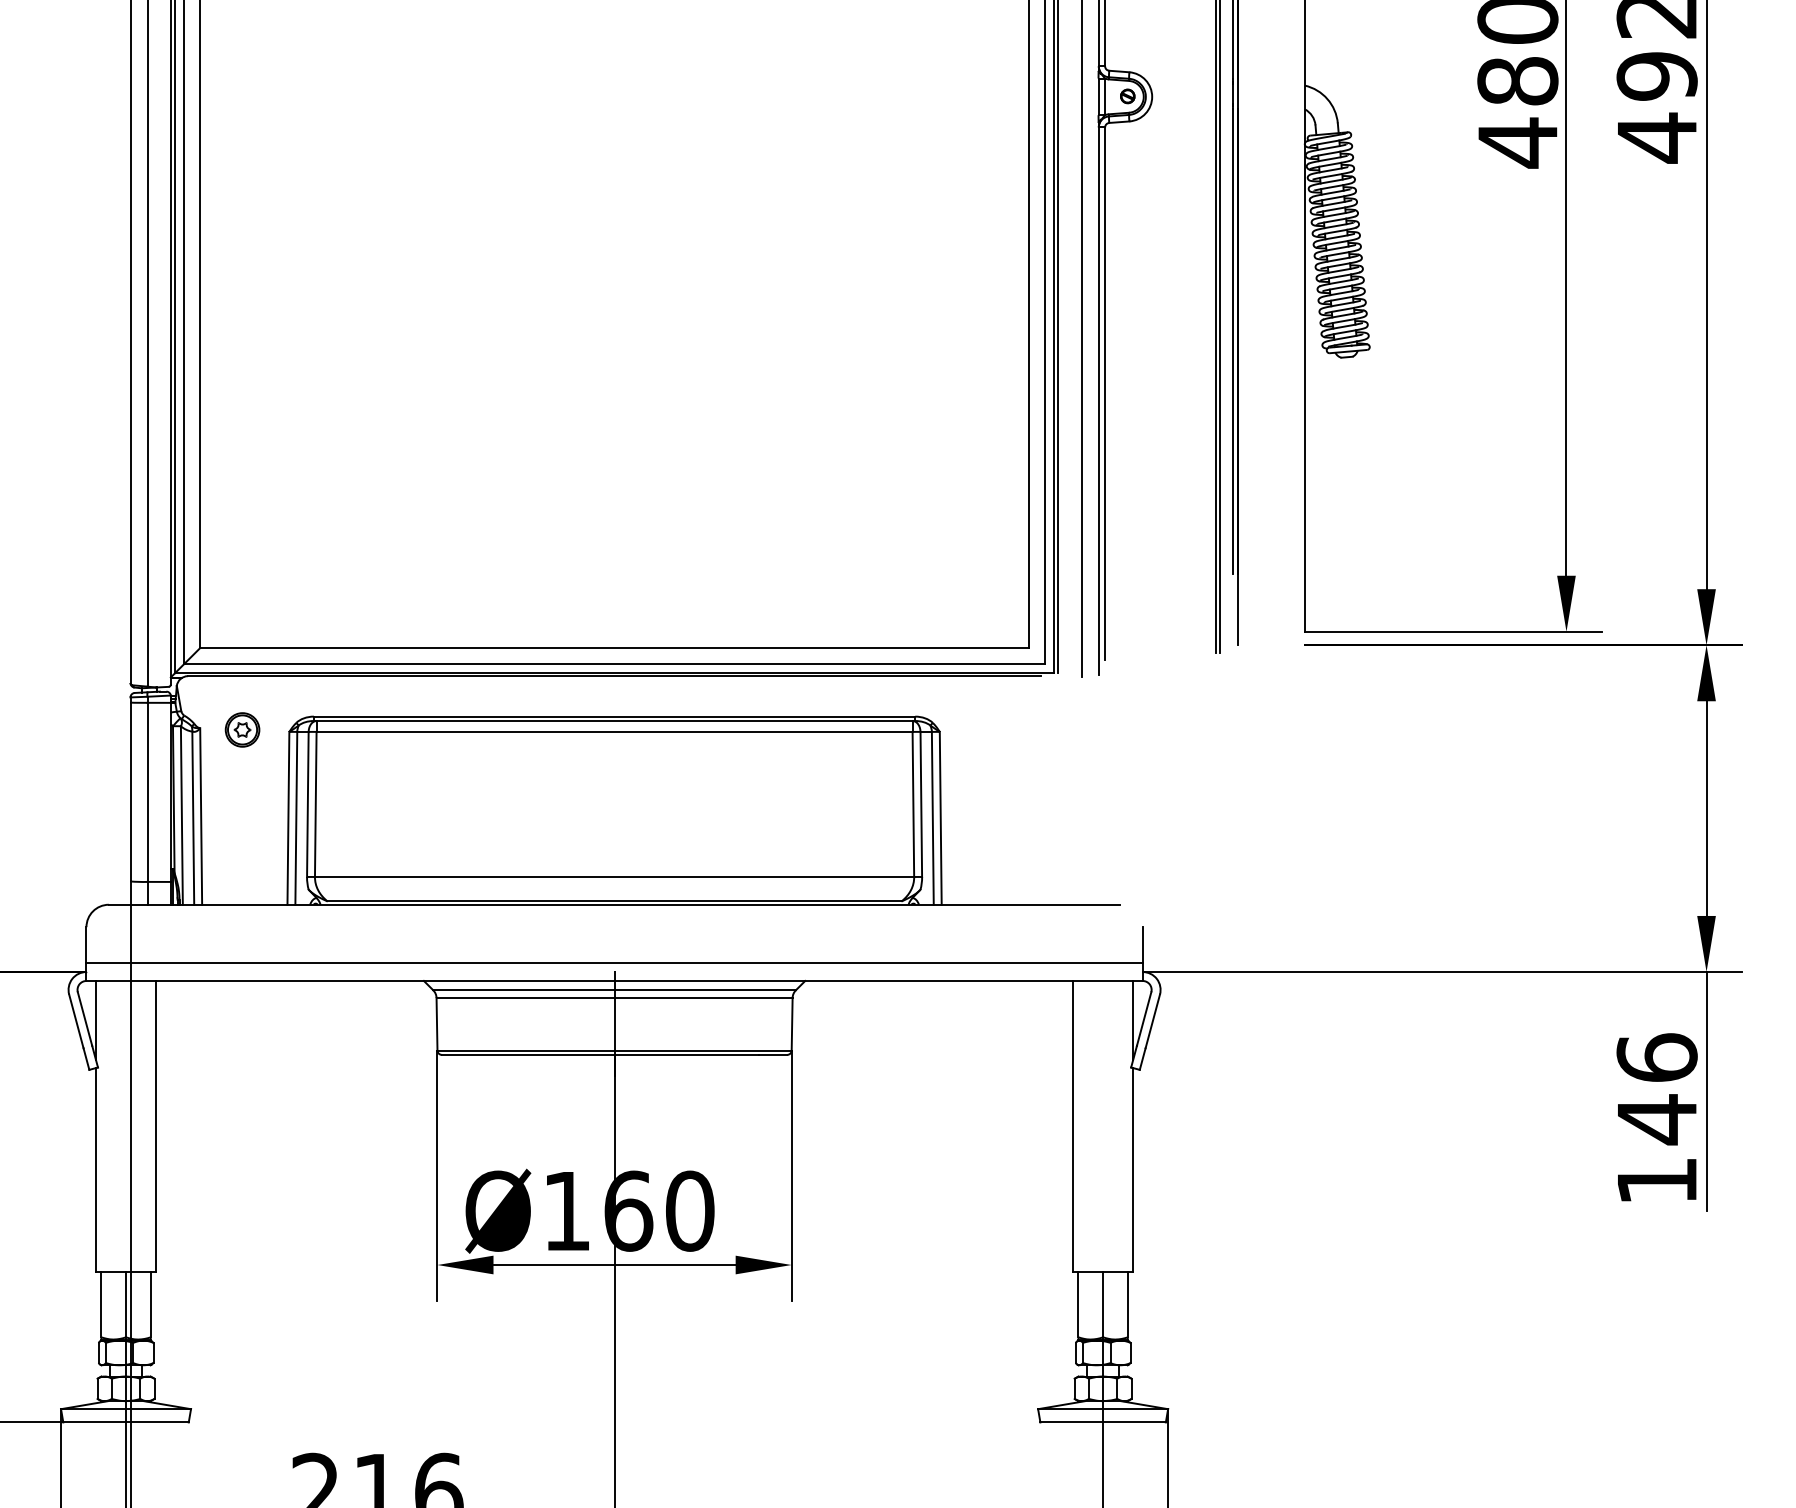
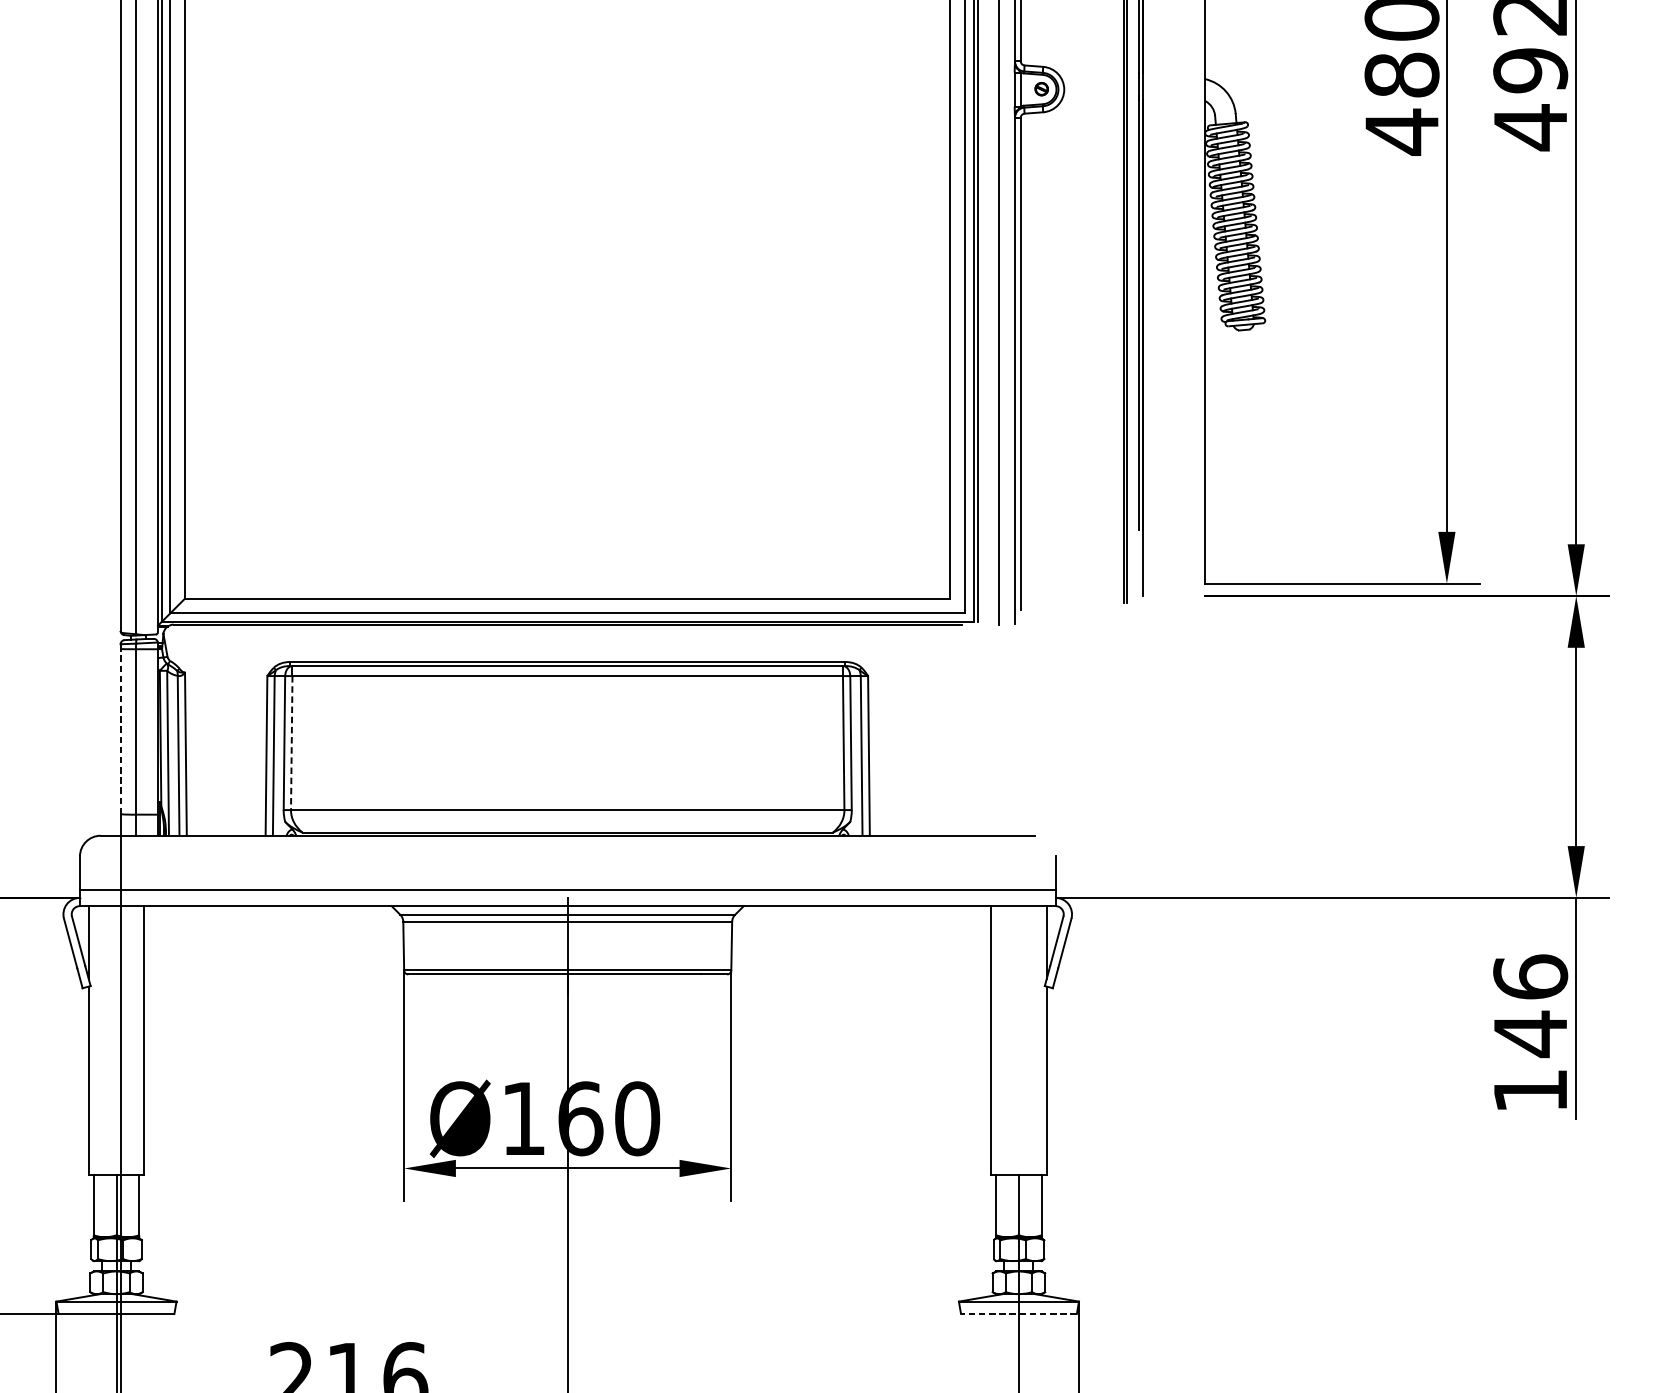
part: (242, 729) -> (224, 673), removed
line: (130, 791) -> (120, 731), solid -> dashed
line: (315, 804) -> (291, 743), solid -> dashed
line: (1103, 1422) -> (1019, 1313), solid -> dashed

